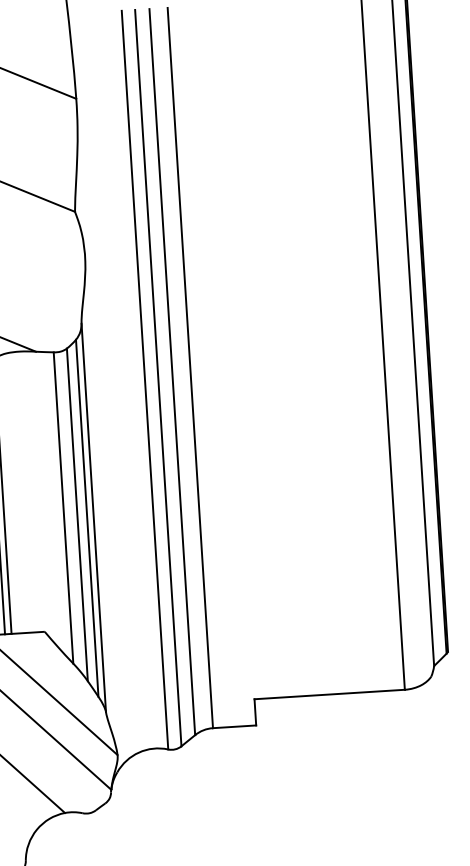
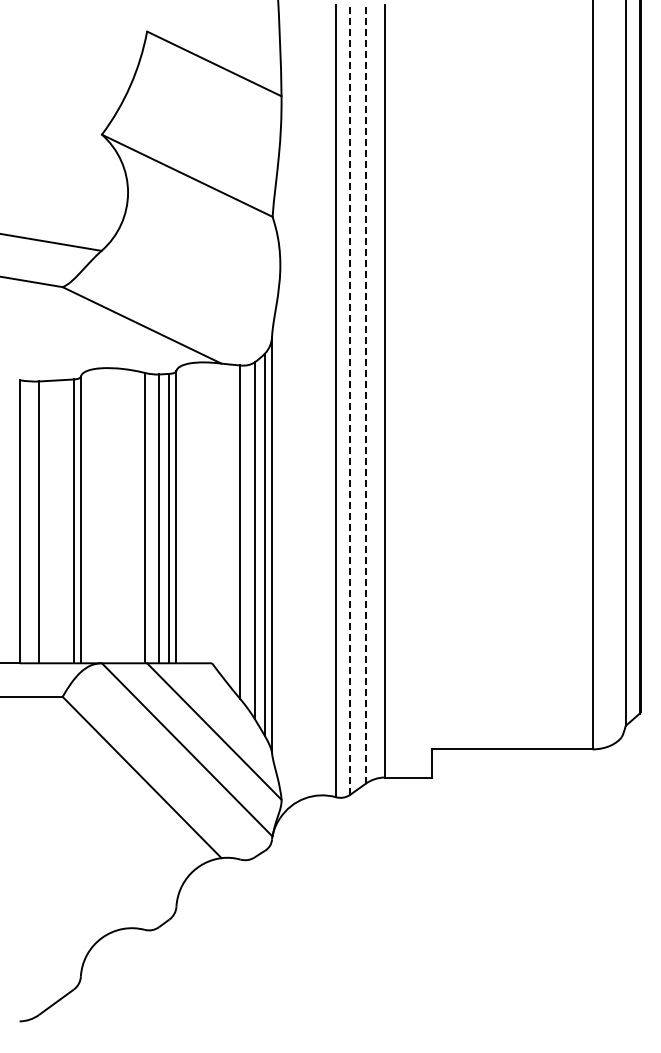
line: (172, 372) -> (365, 394), solid -> dashed
line: (158, 378) -> (350, 400), solid -> dashed

